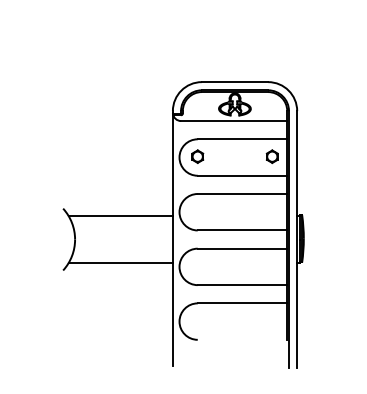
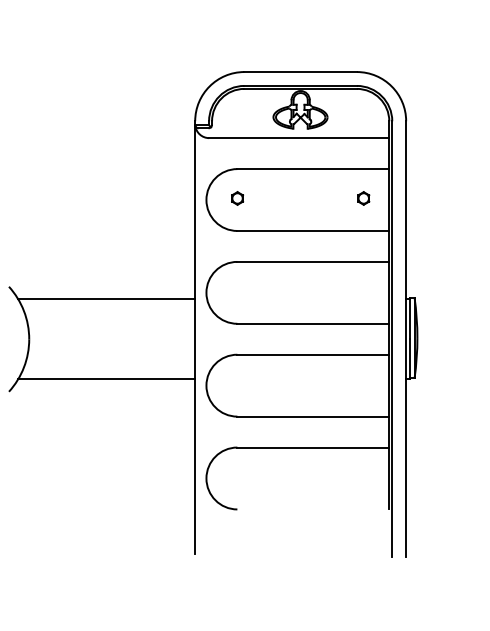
part: (197, 156) -> (236, 198), size x0.6
part: (271, 156) -> (362, 198), size x0.6

